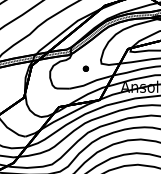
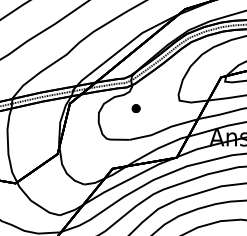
part: (85, 68) -> (135, 108), moved

